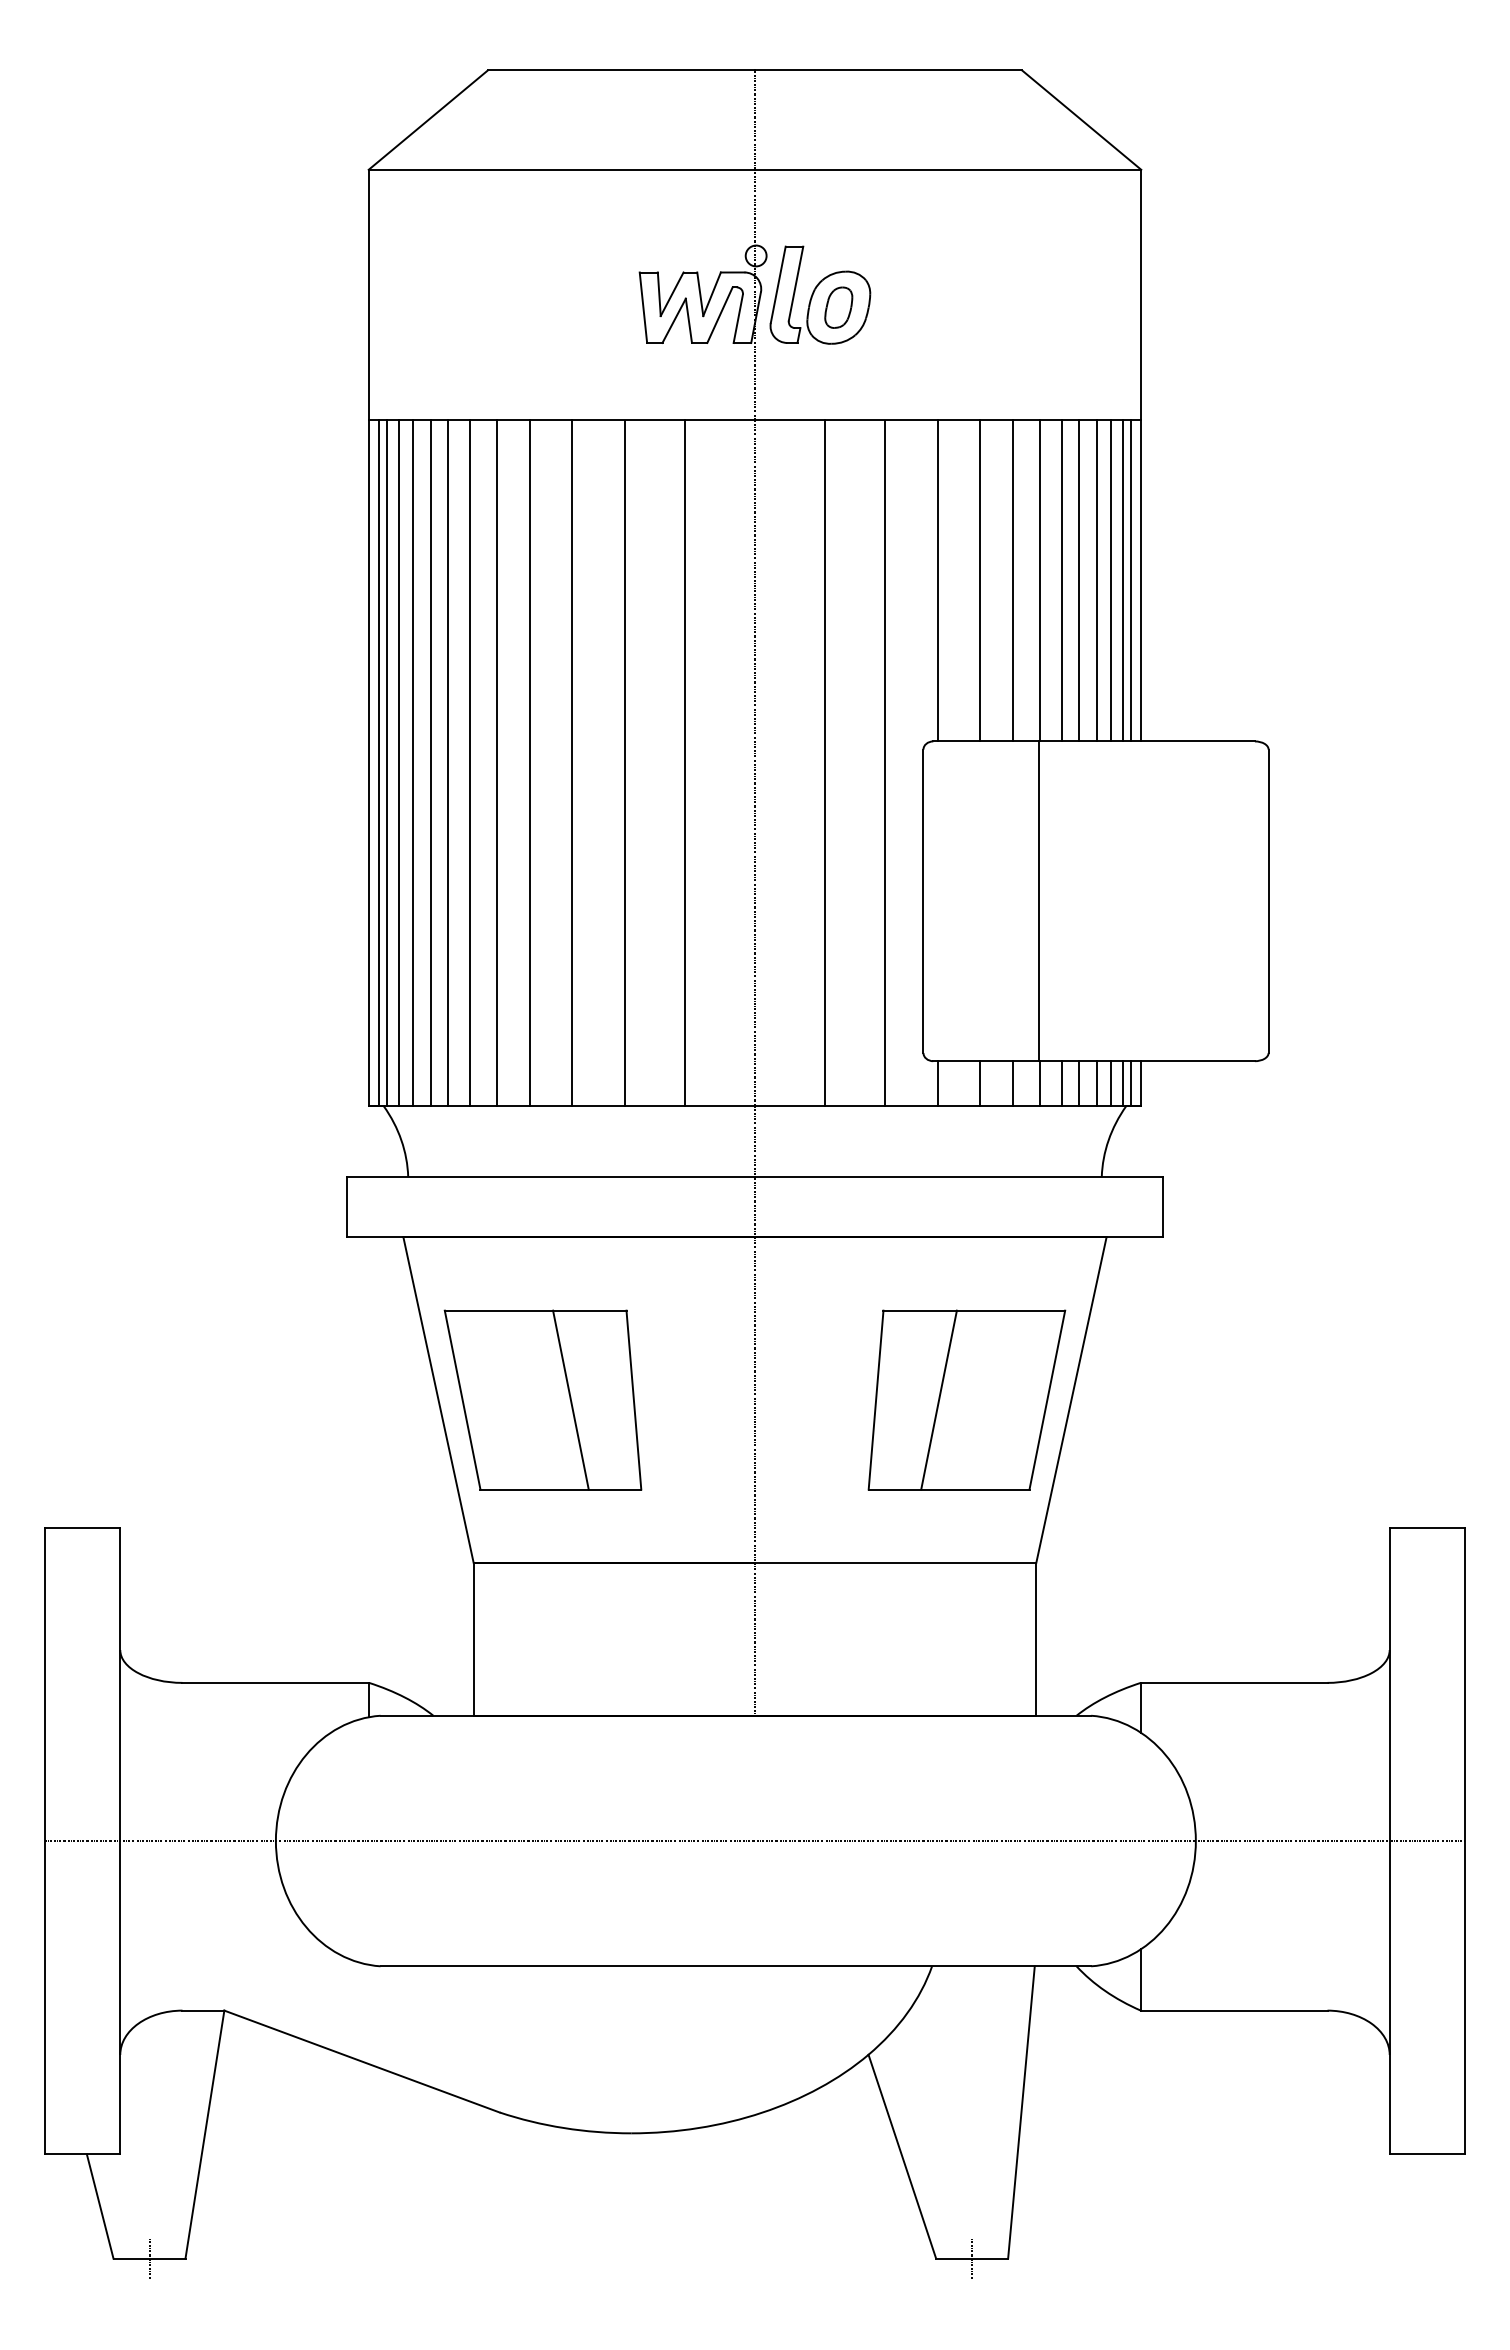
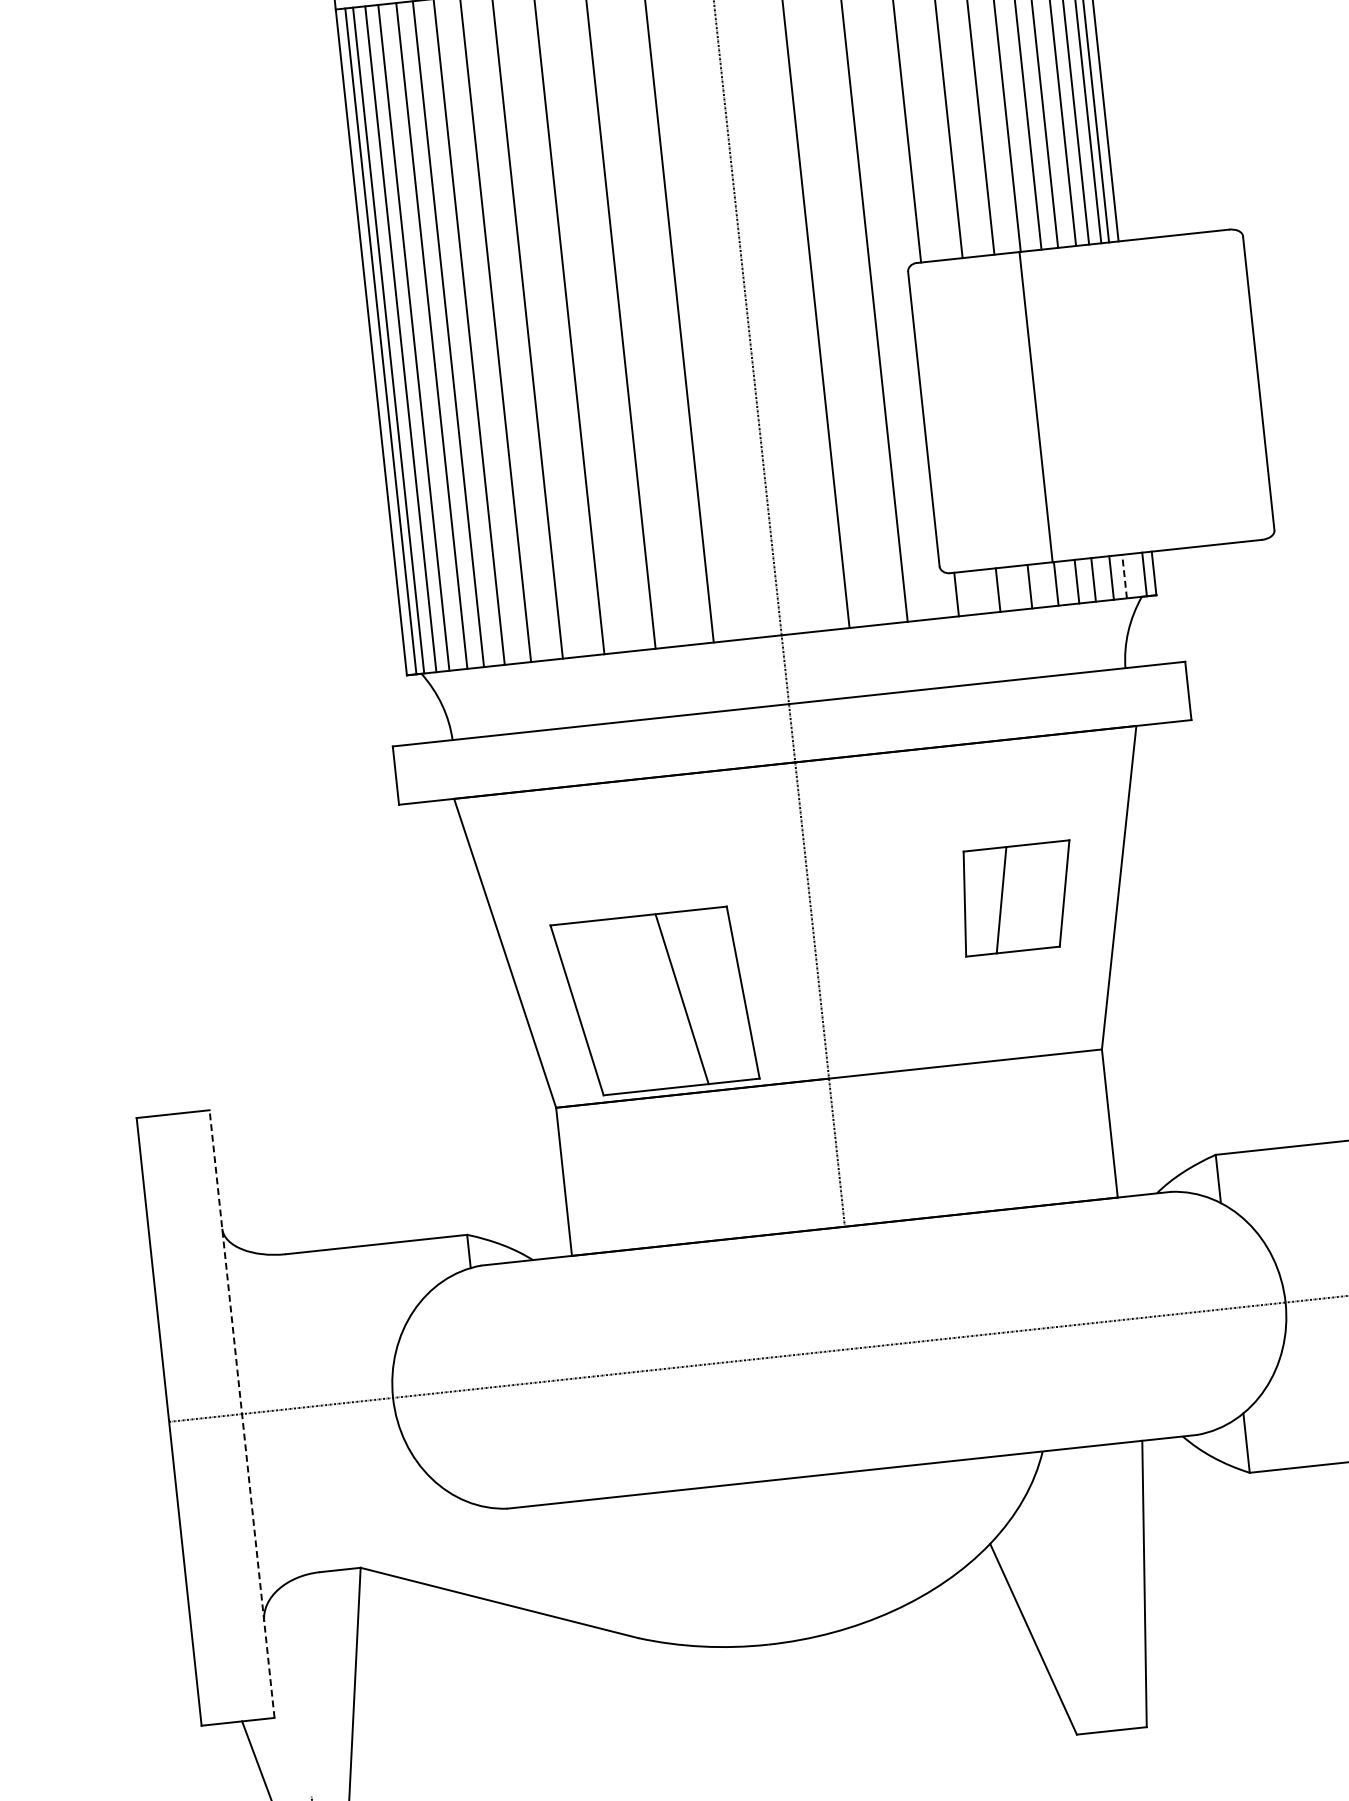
line: (1110, 1083) -> (1124, 576), solid -> dashed
line: (1123, 1083) -> (1136, 575), removed
part: (542, 1399) -> (654, 1001), moved
part: (966, 1399) -> (1017, 897), size x0.6
line: (120, 1840) -> (242, 1413), solid -> dashed
line: (972, 2258) -> (1112, 1730), removed

